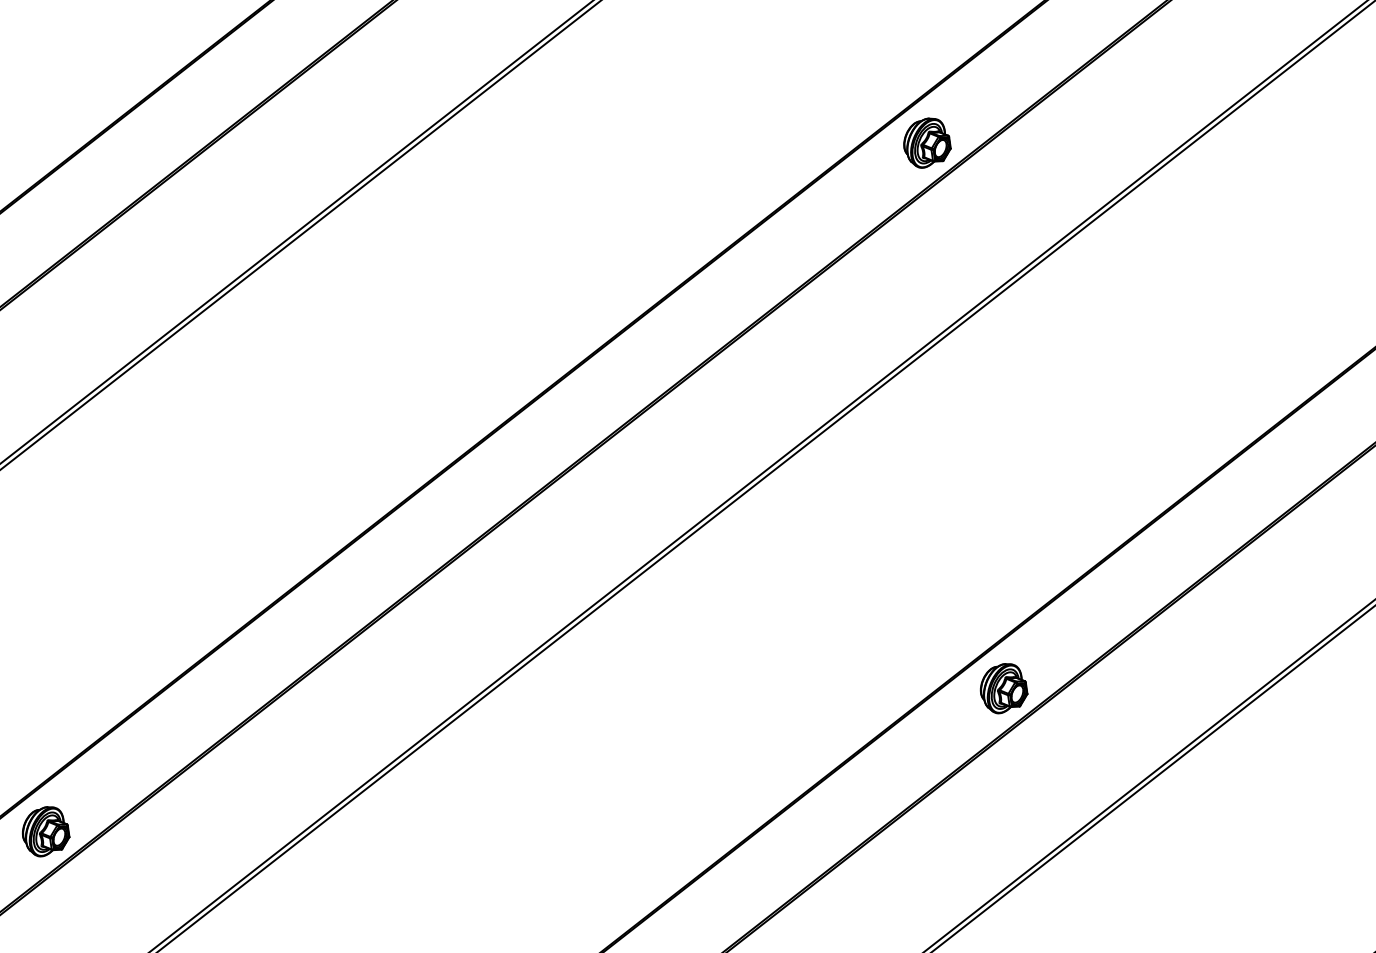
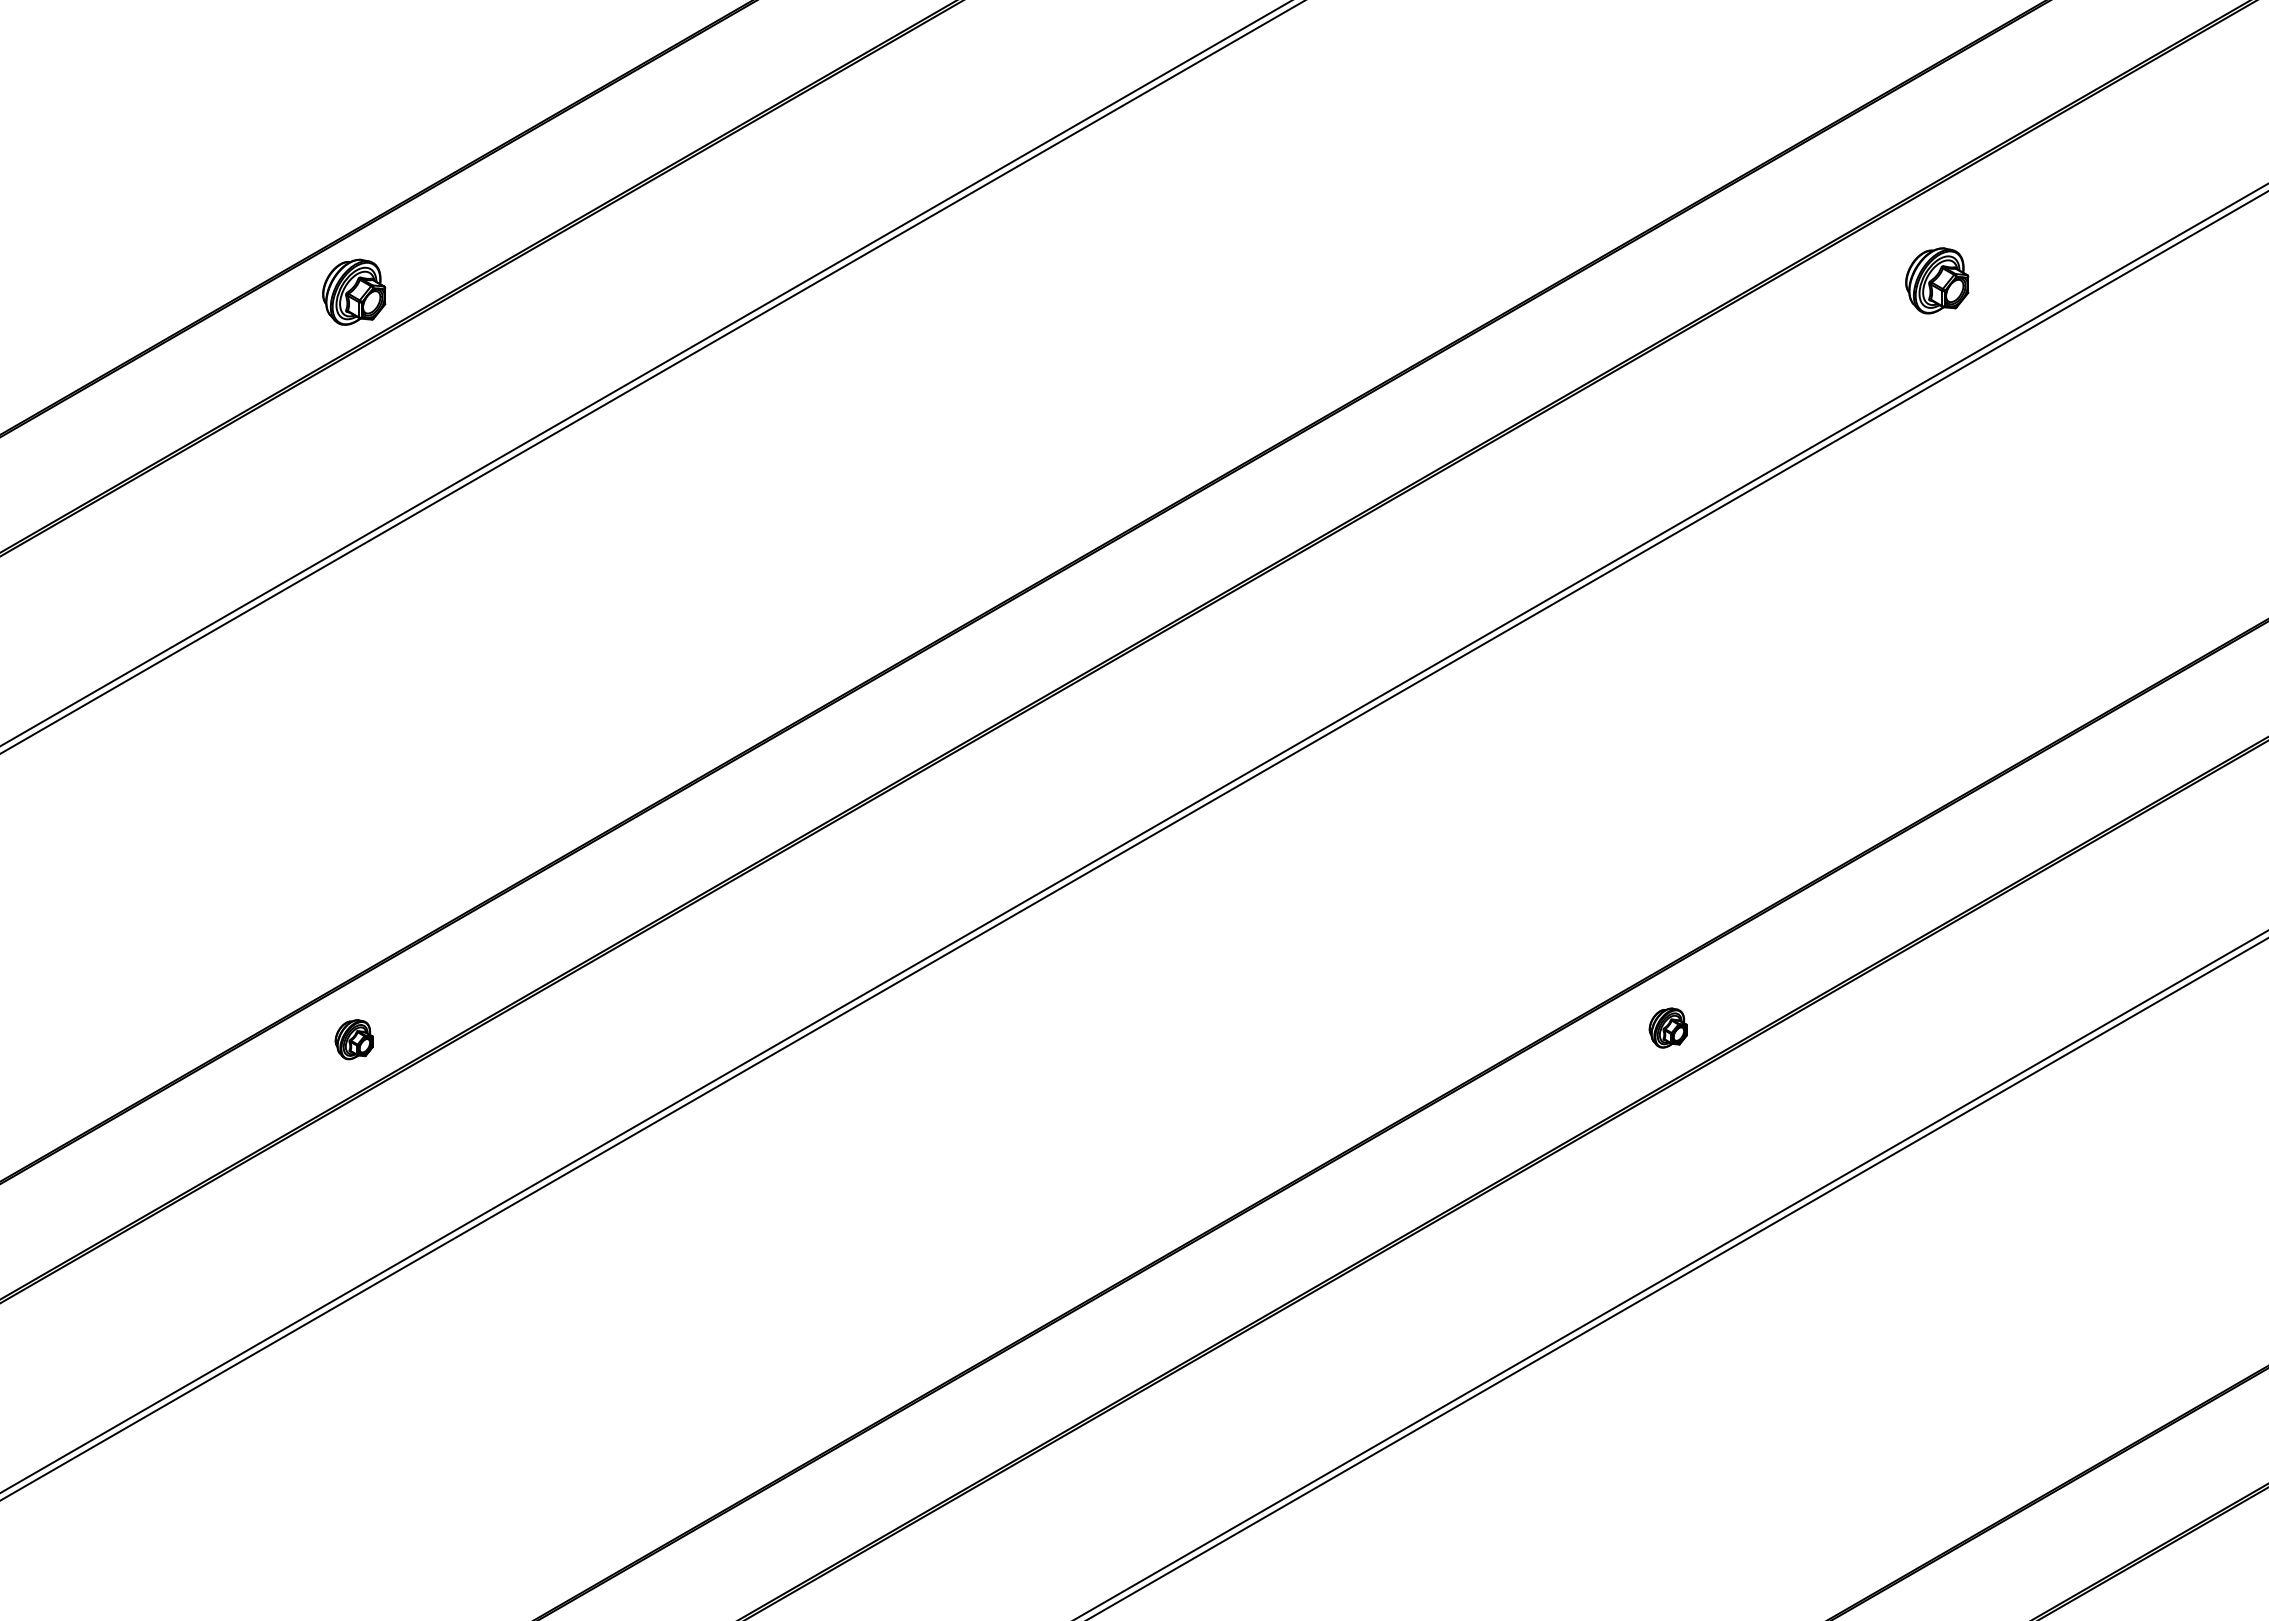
part: (927, 142) -> (1937, 280), moved
part: (1003, 687) -> (1668, 1027), size x0.6
part: (45, 831) -> (354, 1039), size x0.6

